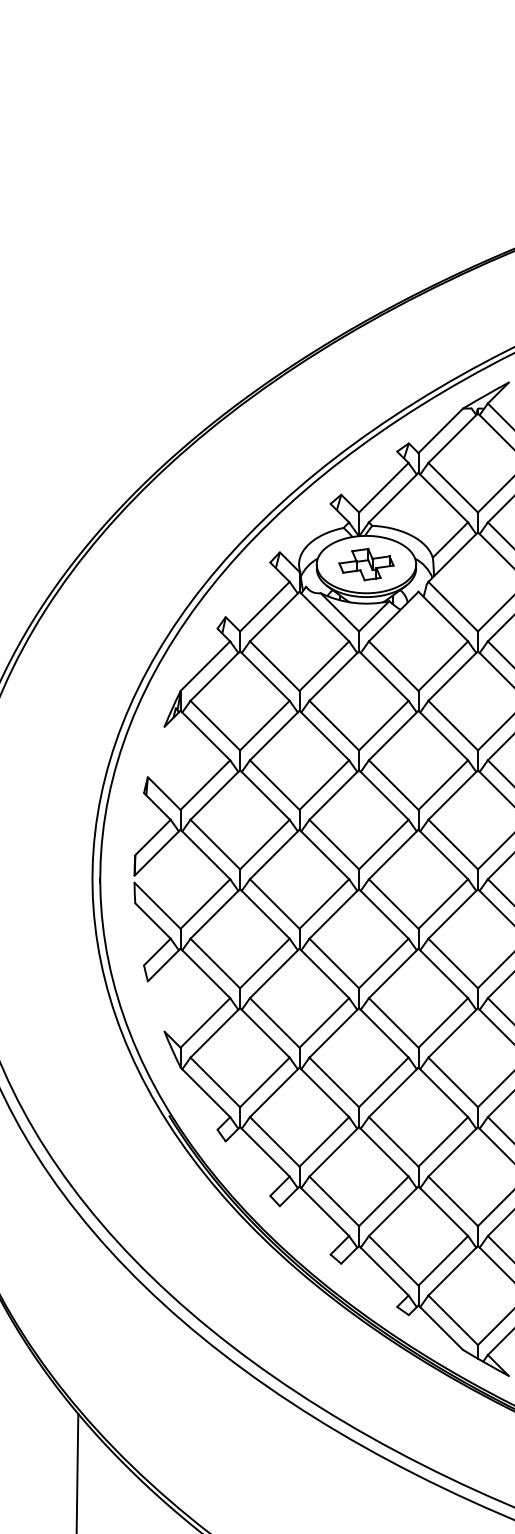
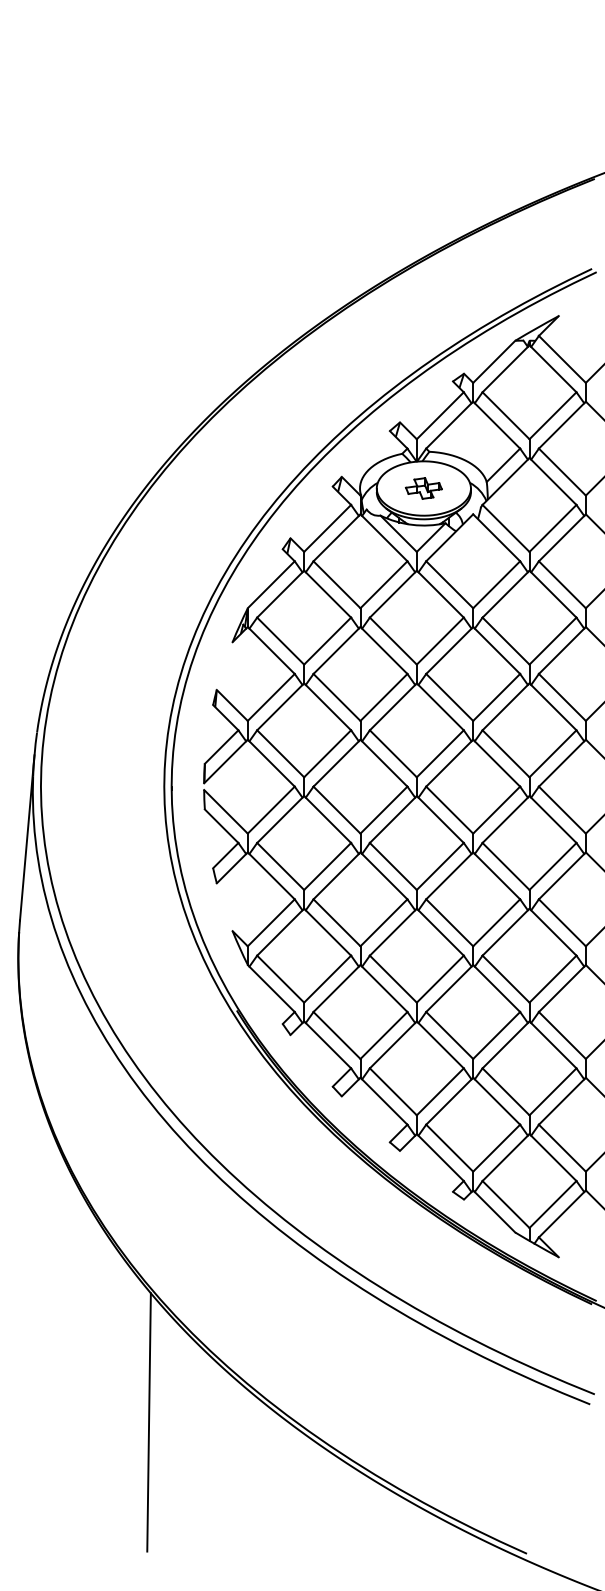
part: (366, 564) -> (423, 488), size x0.7

